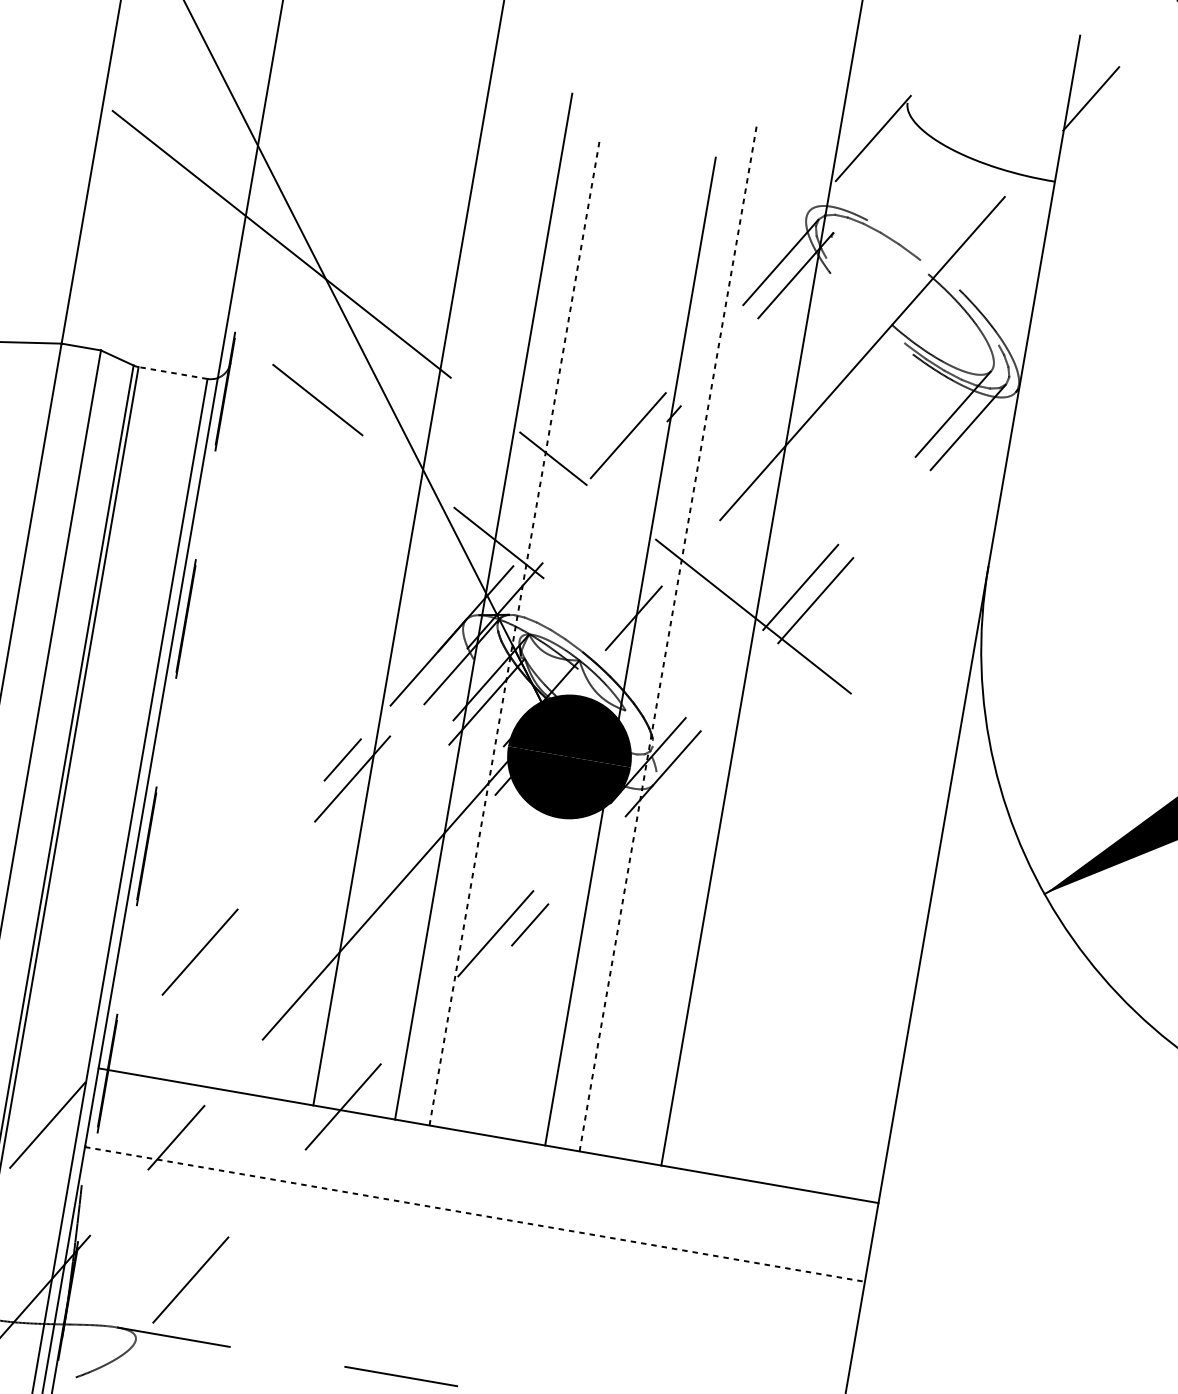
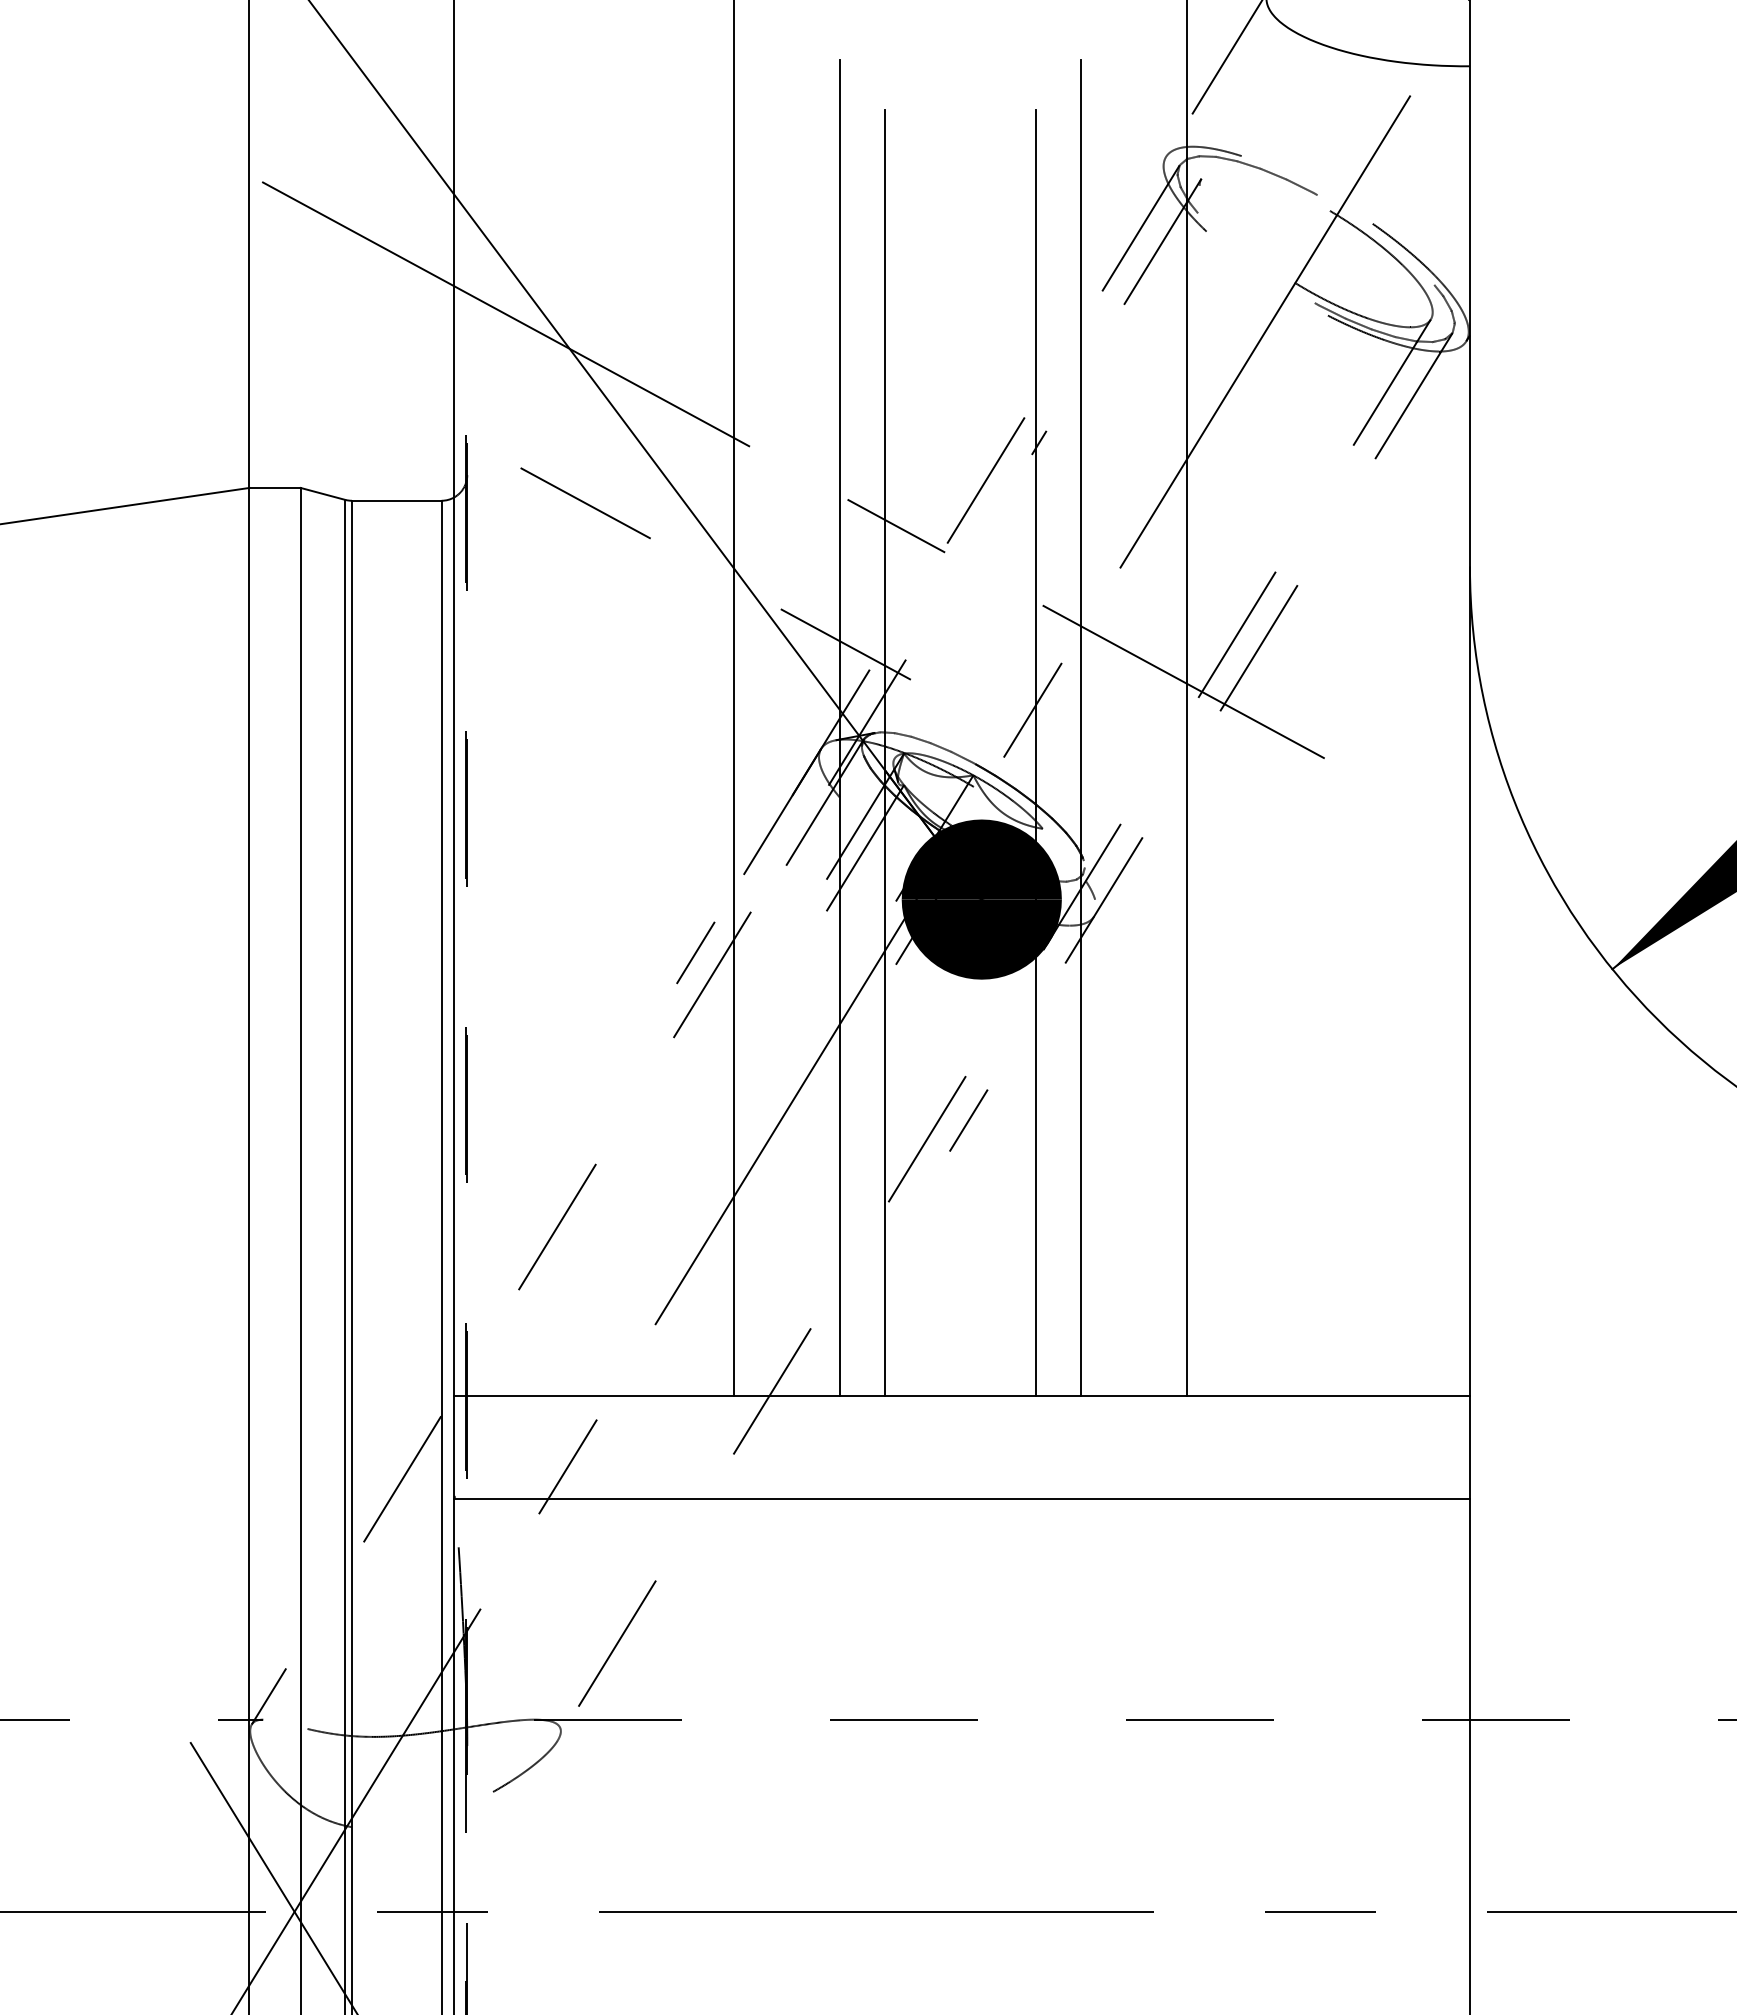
line: (172, 372) -> (396, 500), dashed -> solid
line: (515, 631) -> (885, 752), dashed -> solid
line: (667, 638) -> (1080, 728), dashed -> solid
line: (475, 1214) -> (962, 1498), dashed -> solid

